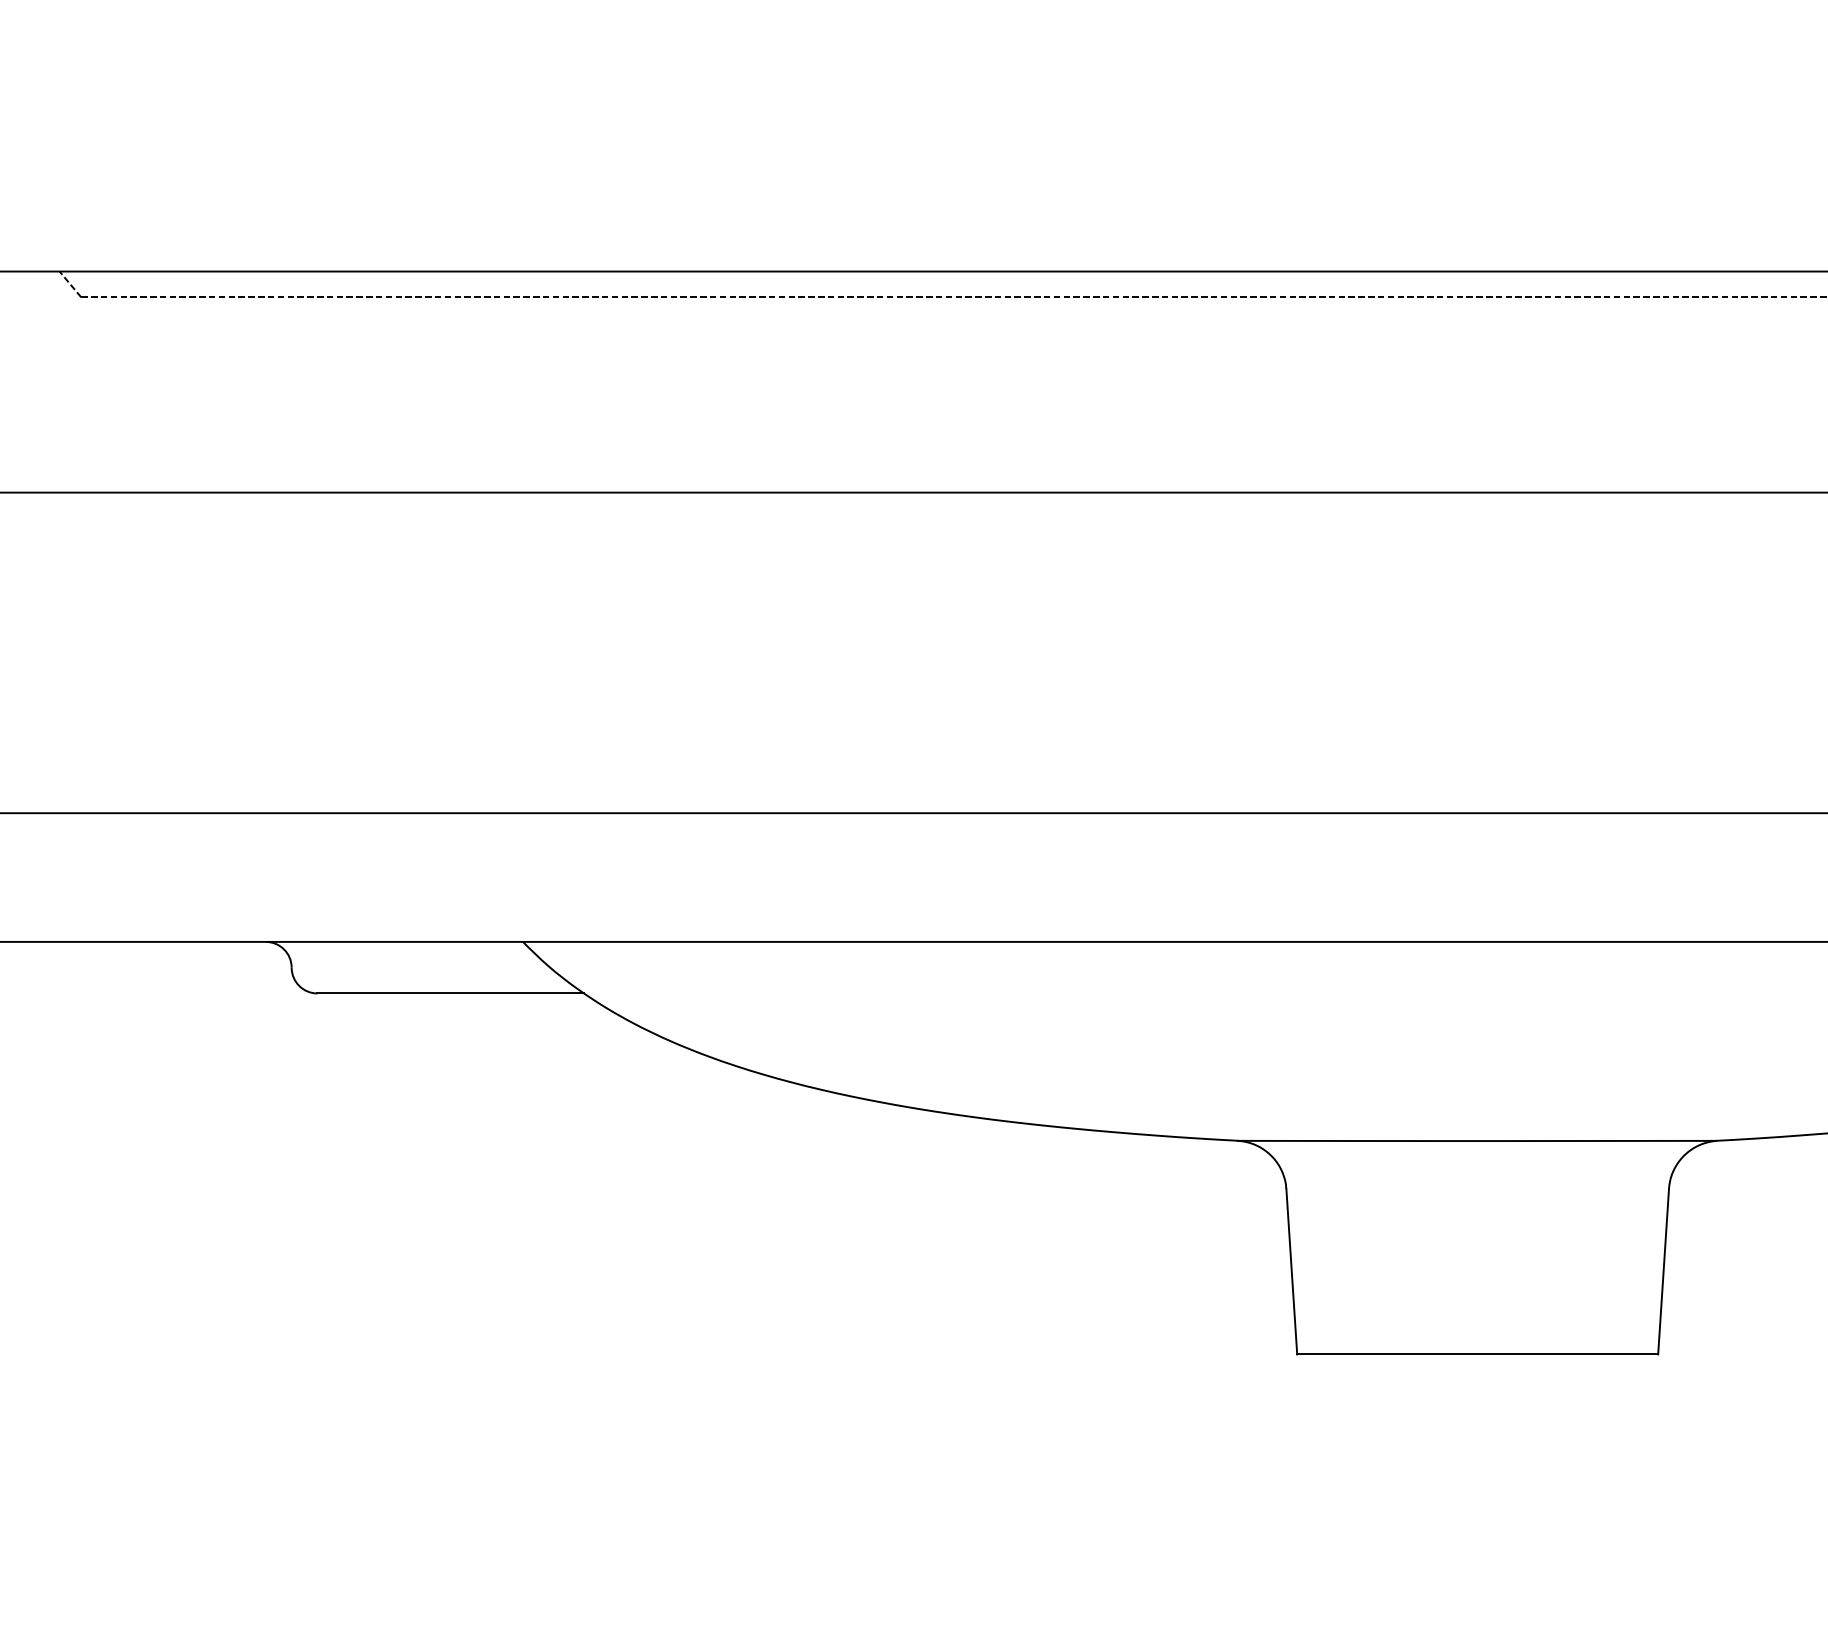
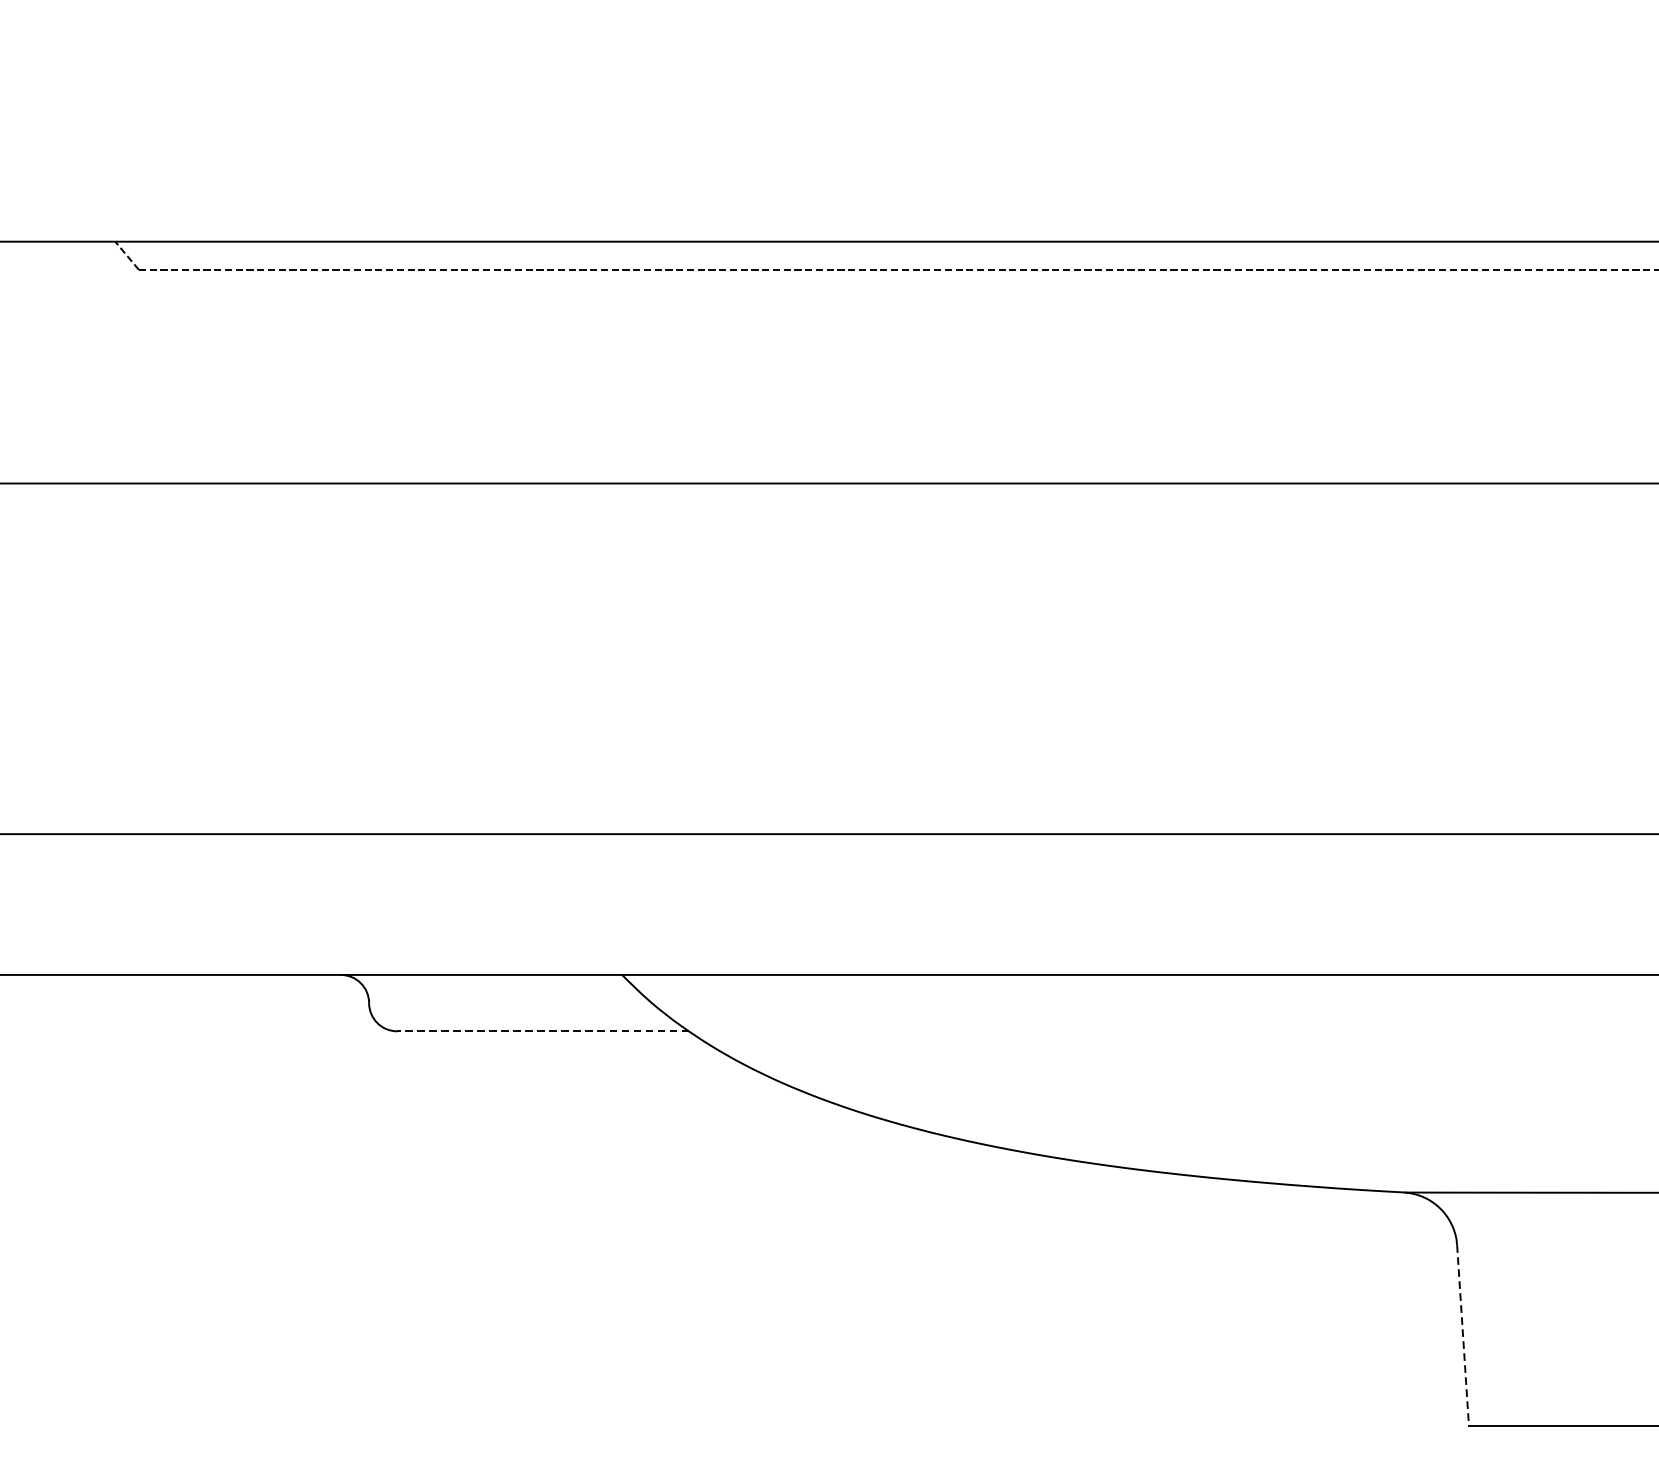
line: (450, 993) -> (542, 1031), solid -> dashed
line: (1291, 1271) -> (1462, 1335), solid -> dashed

